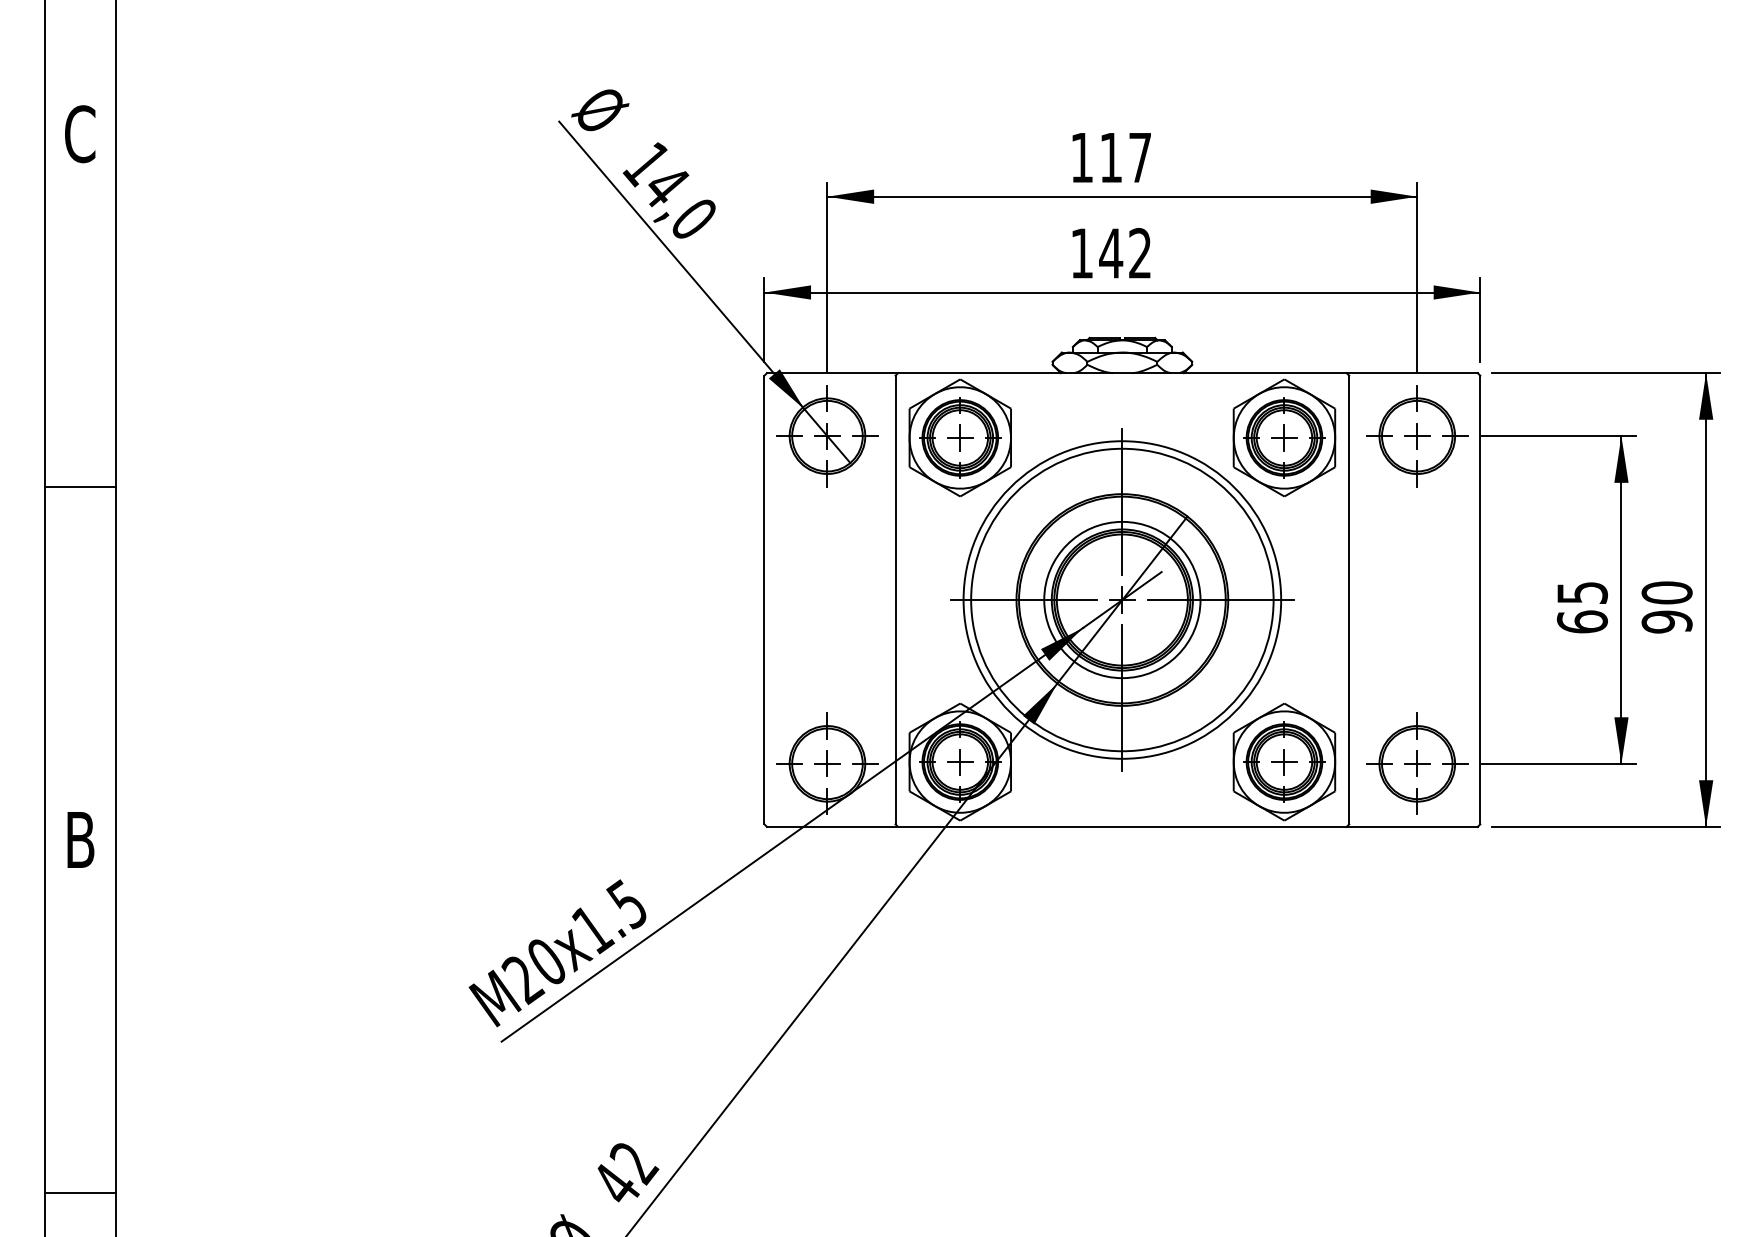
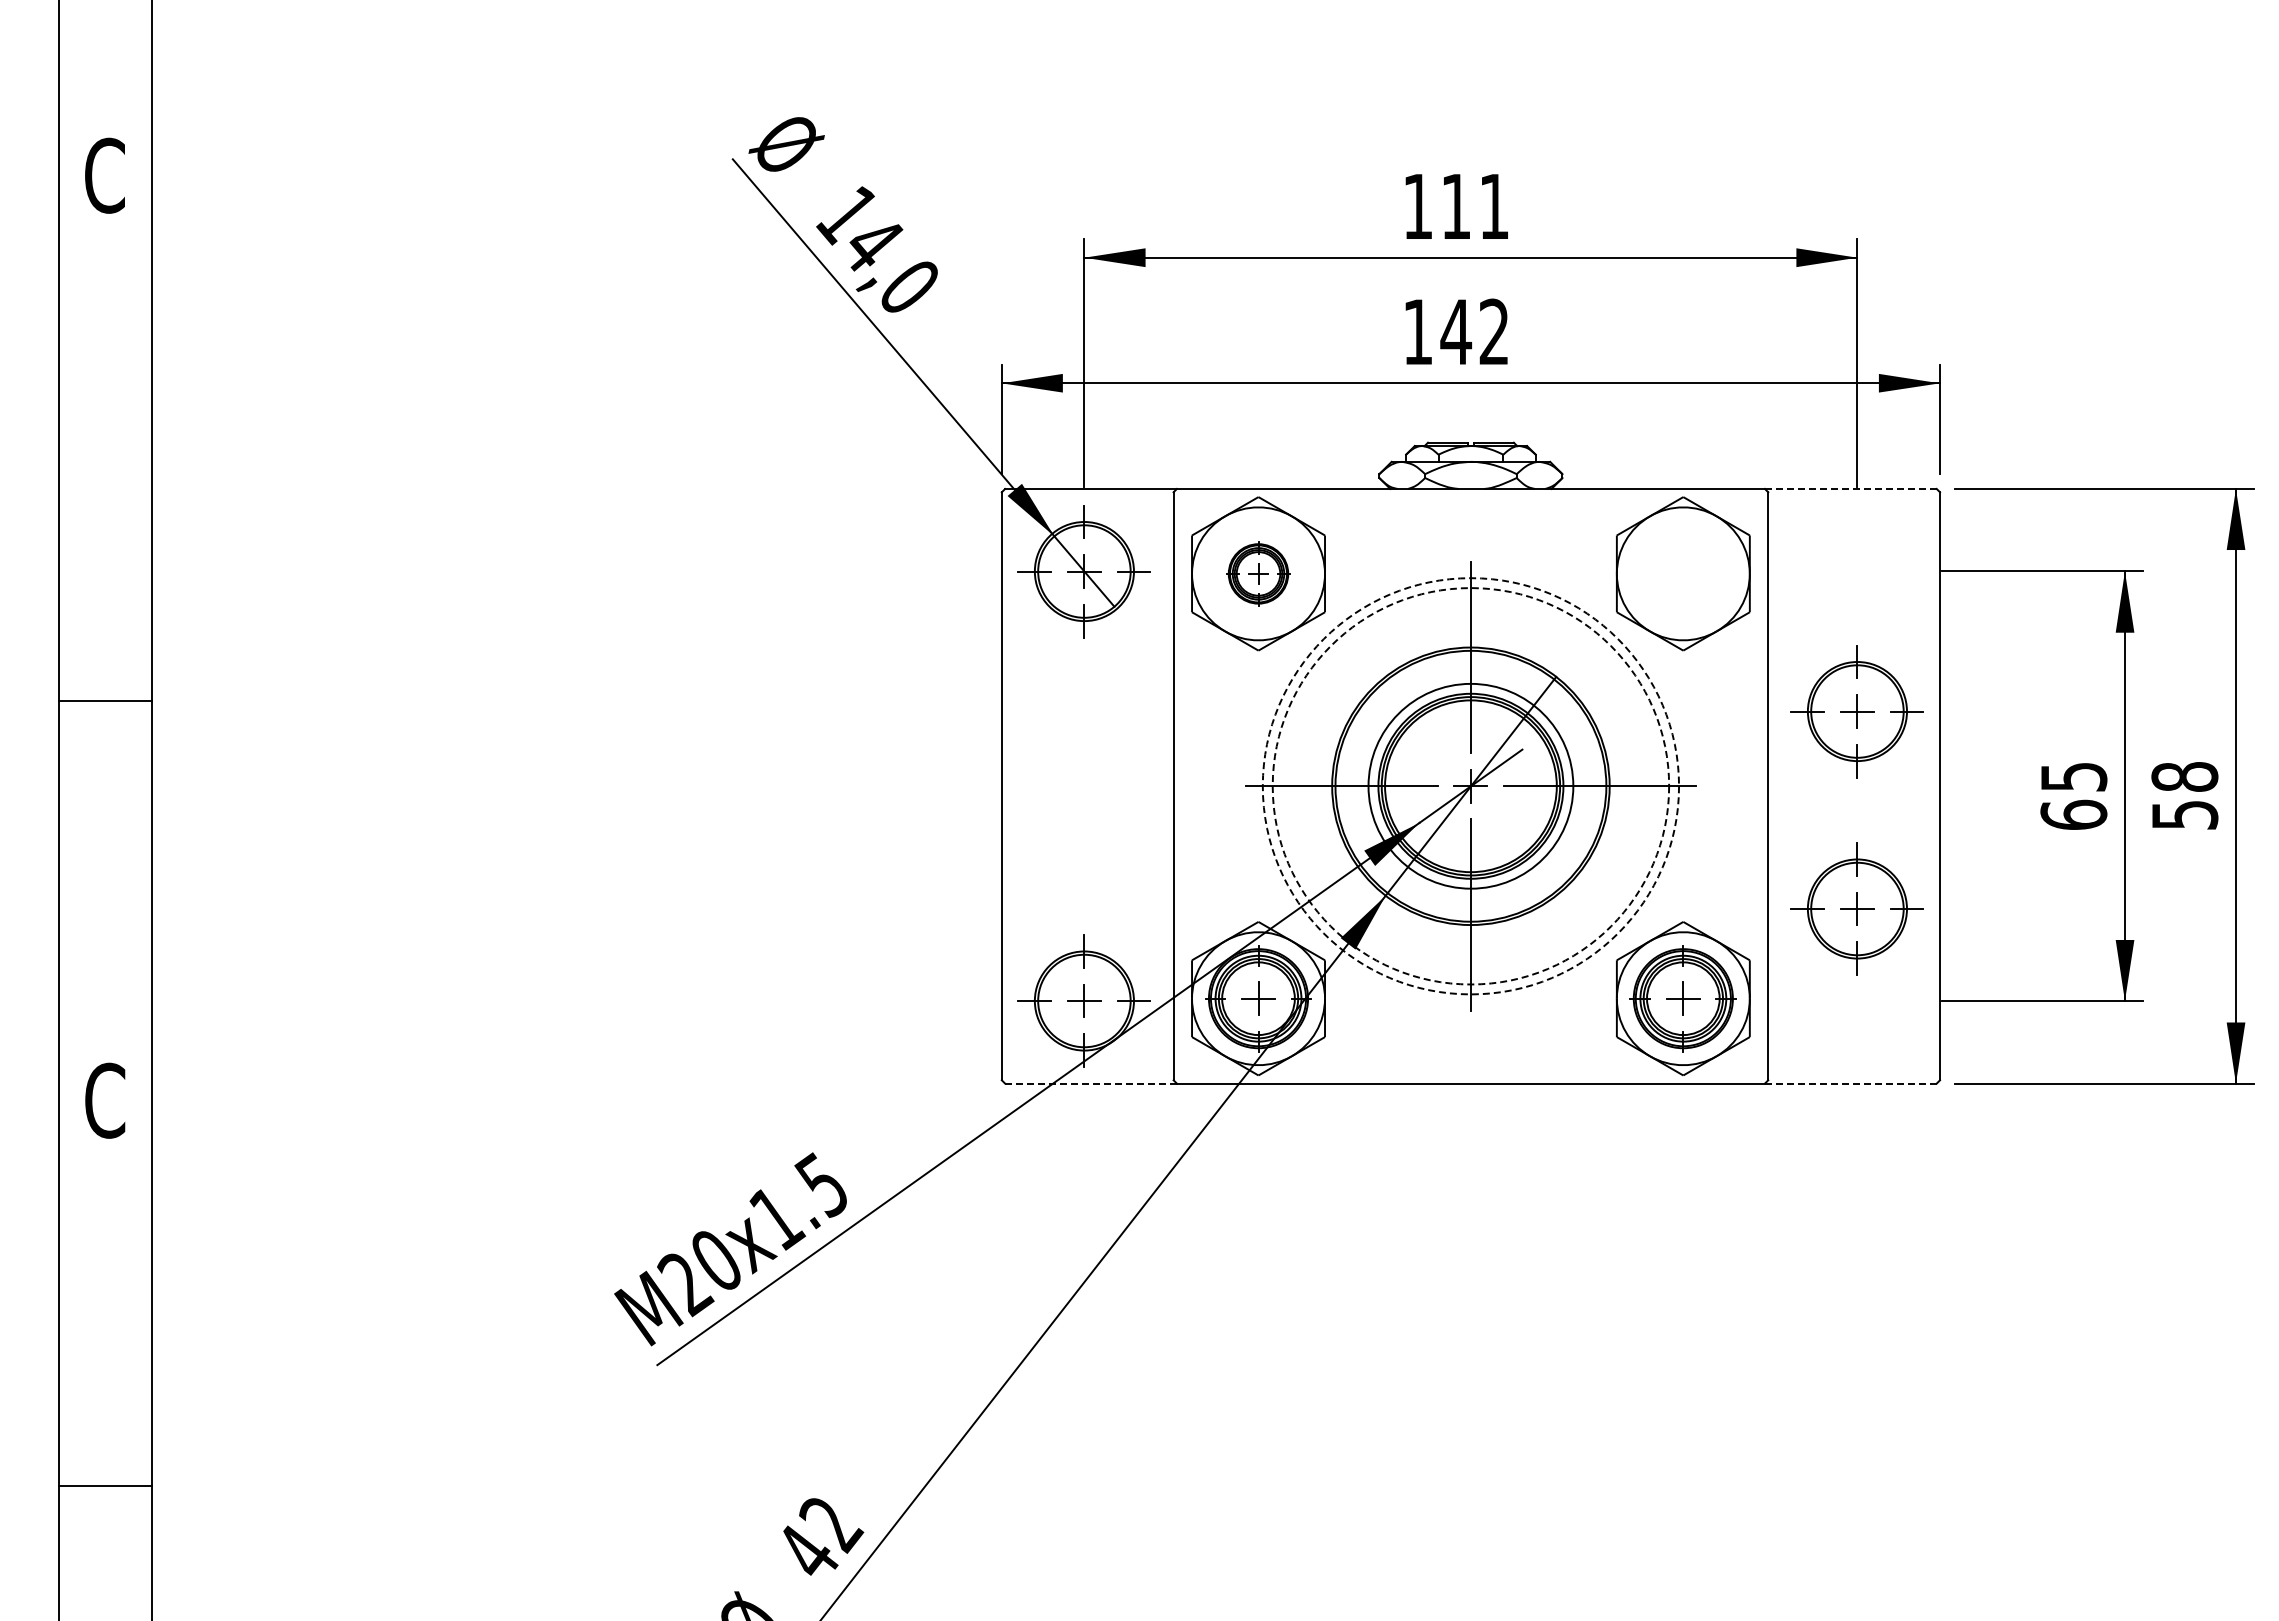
text: (1140, 157) -> (1494, 206), 117 -> 111
line: (1411, 372) -> (1850, 488), solid -> dashed
part: (1416, 436) -> (1856, 711), moved
part: (960, 437) -> (1258, 573), size x0.6
part: (1283, 437) -> (1682, 573), removed
line: (80, 487) -> (105, 701), moved
circle: (1122, 600) -> (1470, 786), solid -> dashed
circle: (1122, 600) -> (1470, 786), solid -> dashed
text: (1666, 607) -> (2184, 796), 90 -> 58
part: (1416, 763) -> (1856, 908), moved
line: (832, 826) -> (1091, 1083), solid -> dashed
line: (1411, 826) -> (1850, 1083), solid -> dashed
text: (80, 839) -> (105, 1100), B -> C
line: (80, 1193) -> (105, 1486), moved

